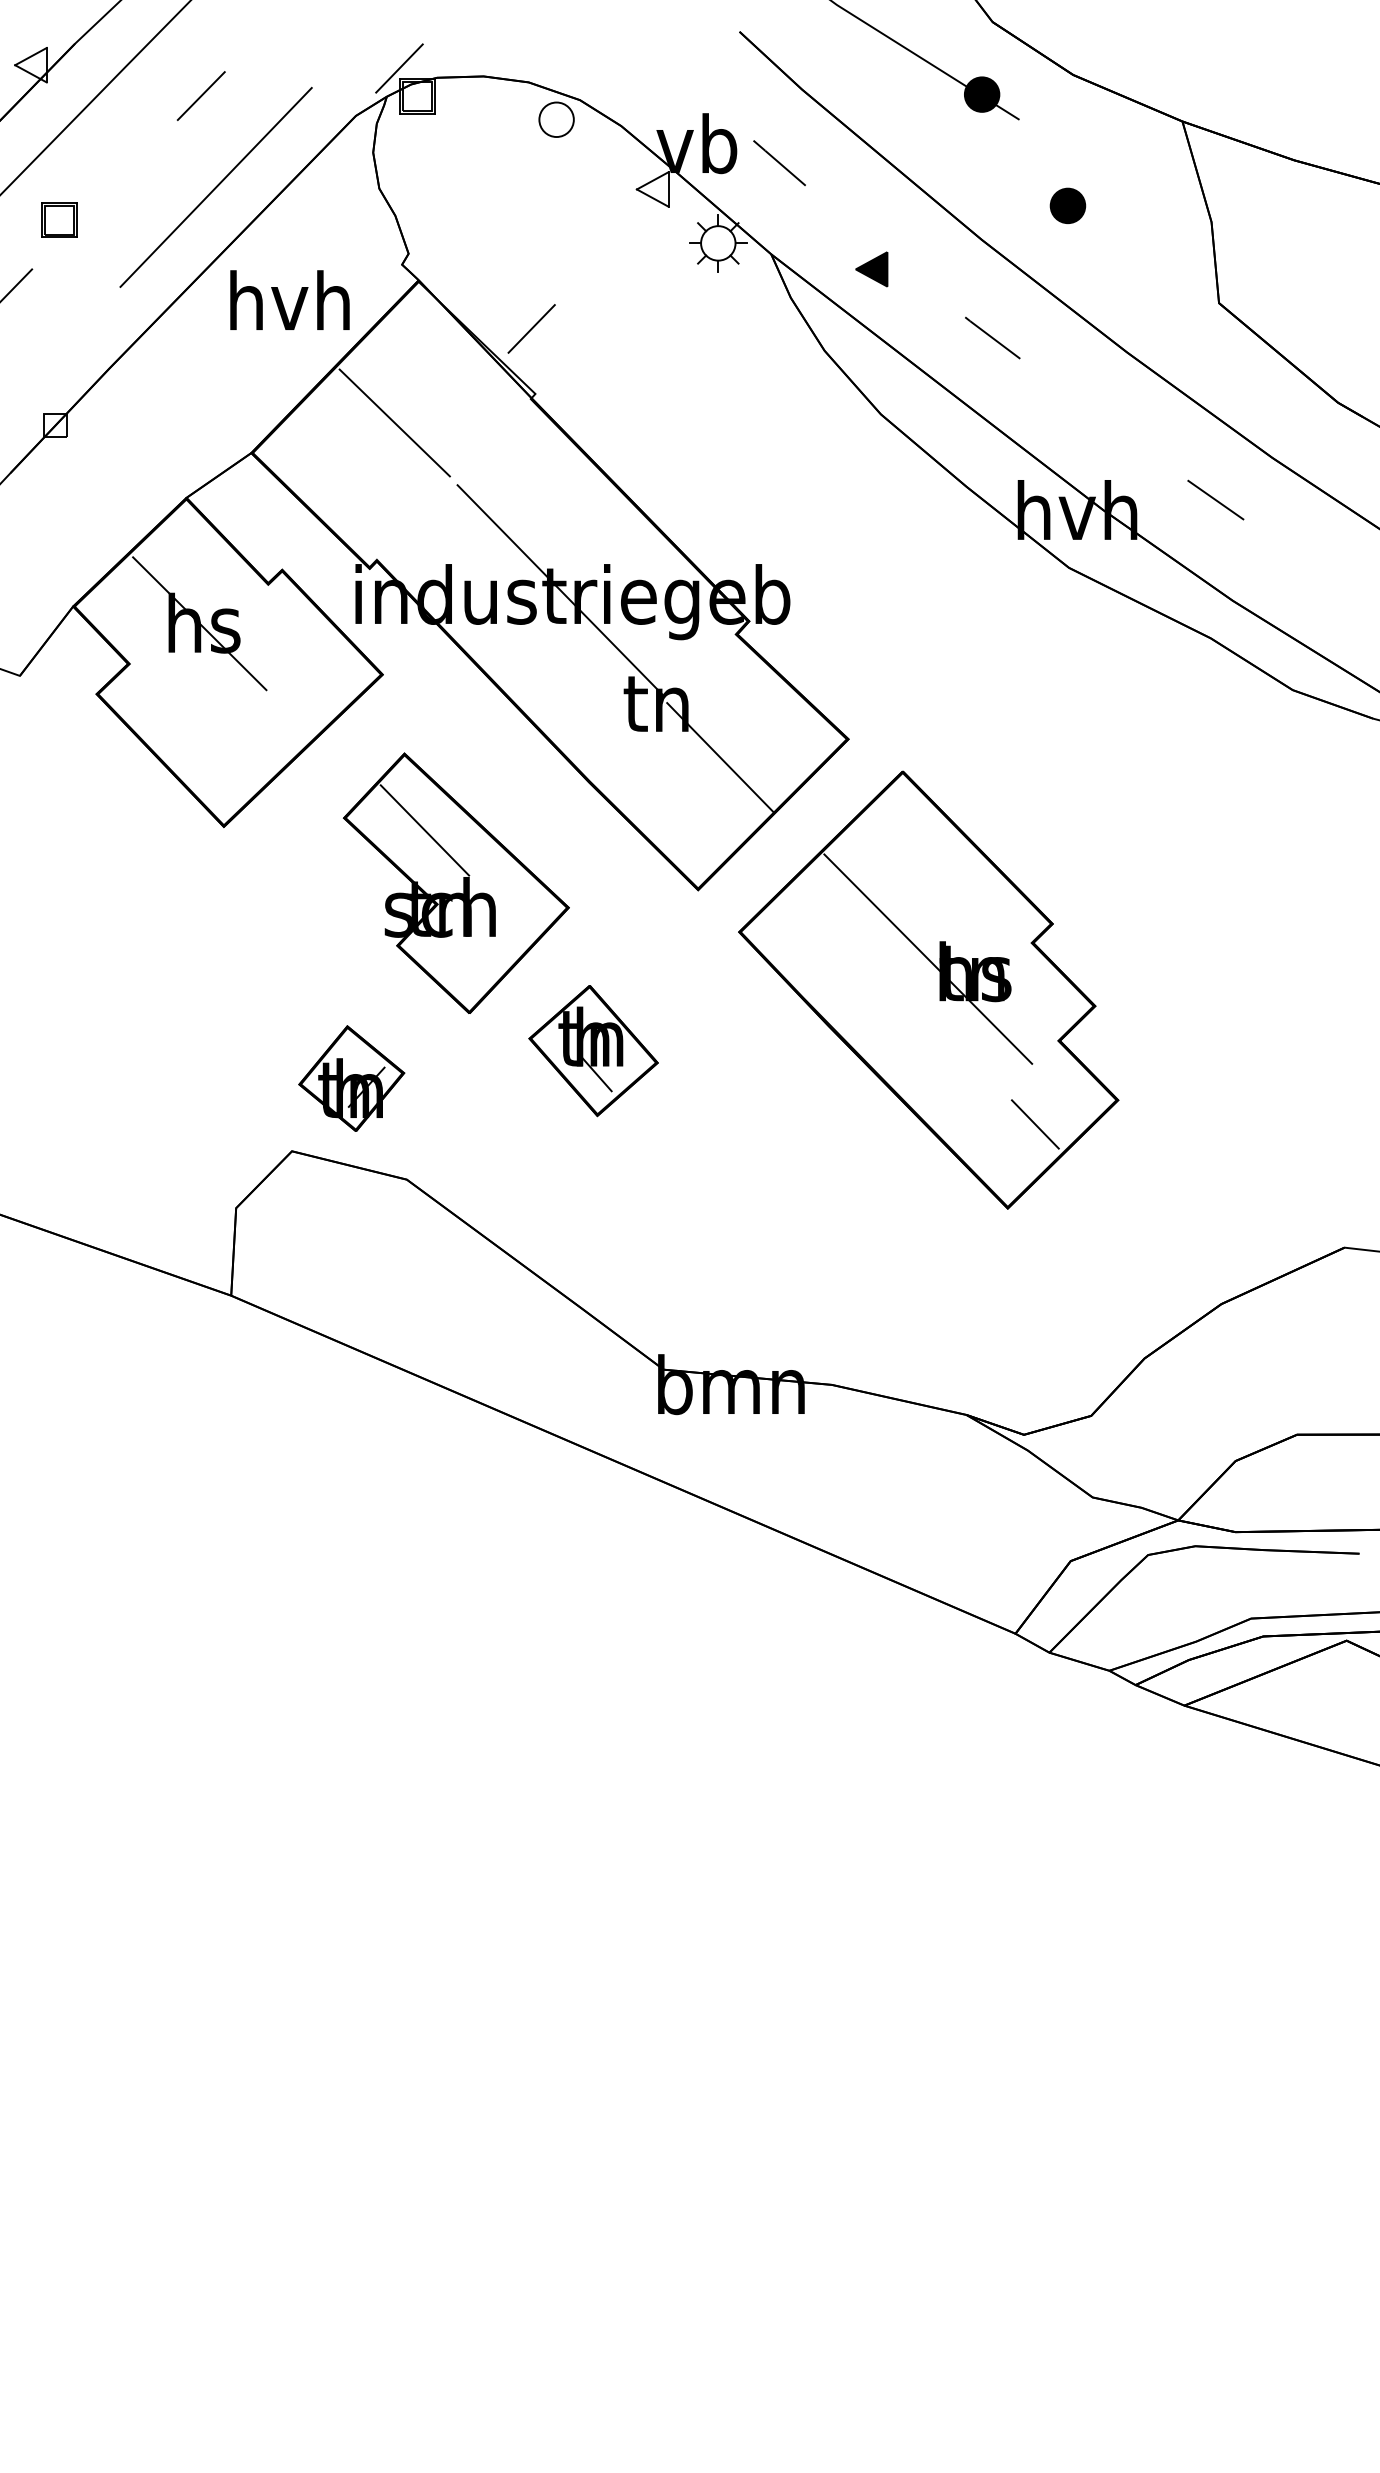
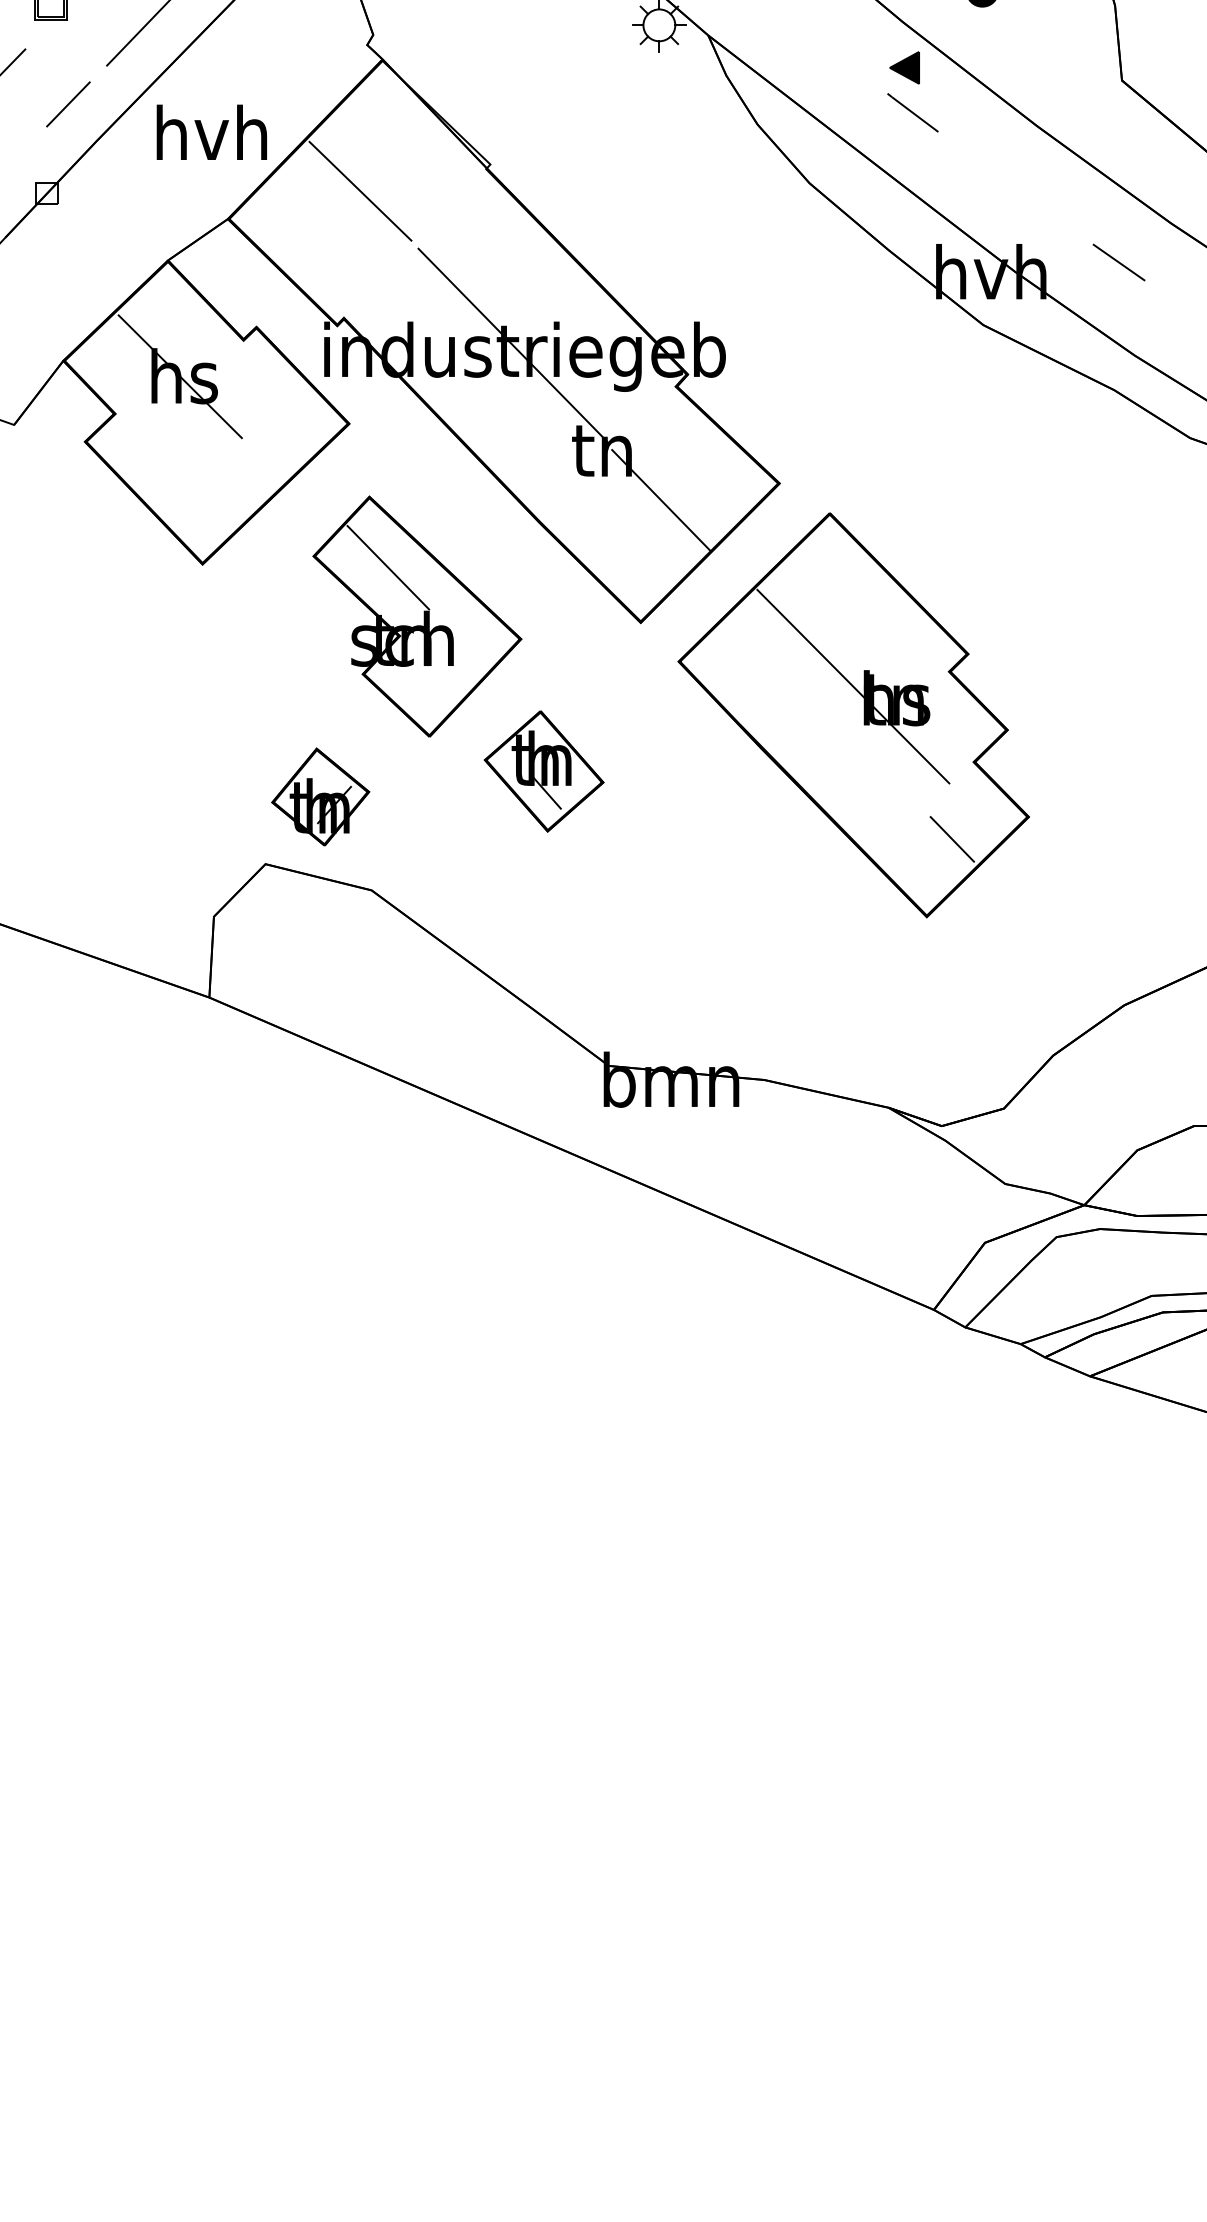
part: (871, 269) -> (904, 67), moved
text: (289, 299) -> (211, 131), moved
line: (531, 328) -> (68, 103), moved

